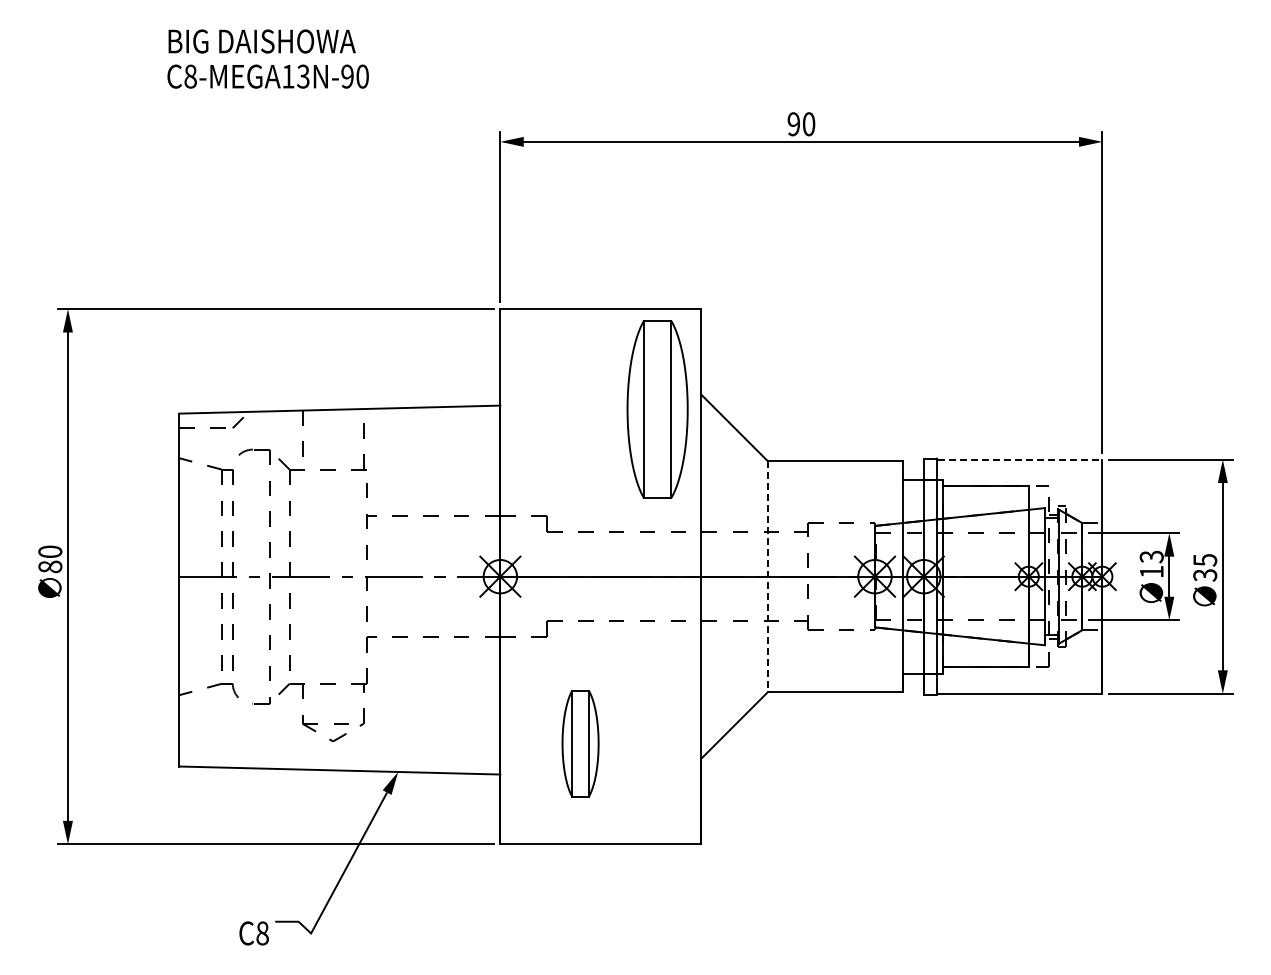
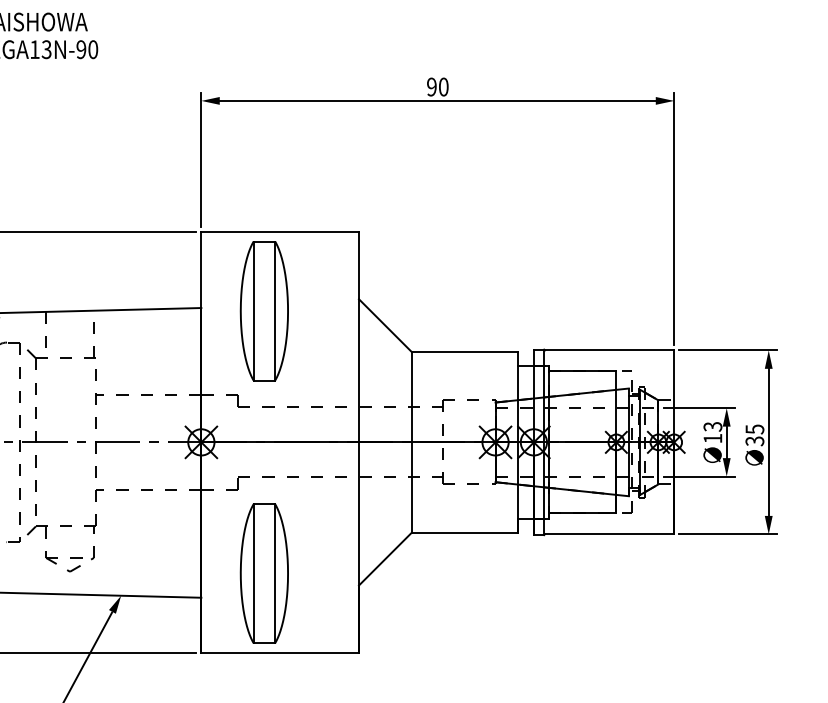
part: (657, 409) -> (264, 311), moved
line: (1020, 459) -> (609, 350), dashed -> solid
line: (767, 577) -> (411, 443), dashed -> solid
part: (580, 743) -> (264, 573), size x1.67

